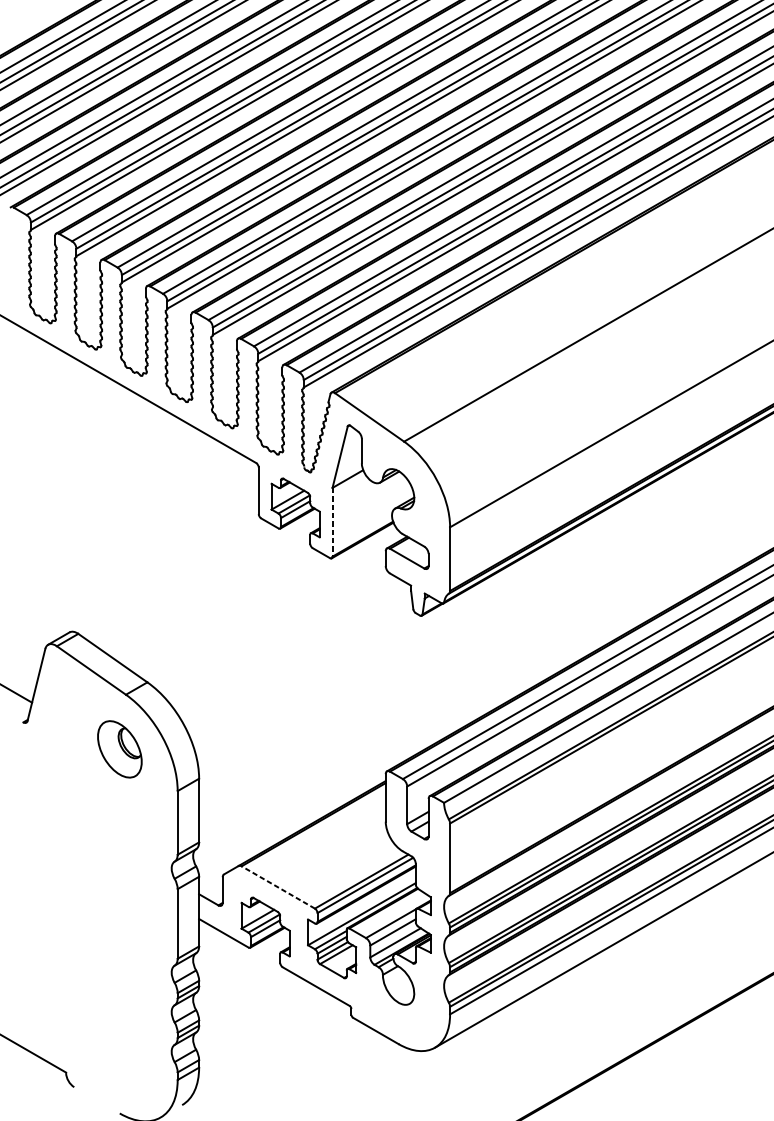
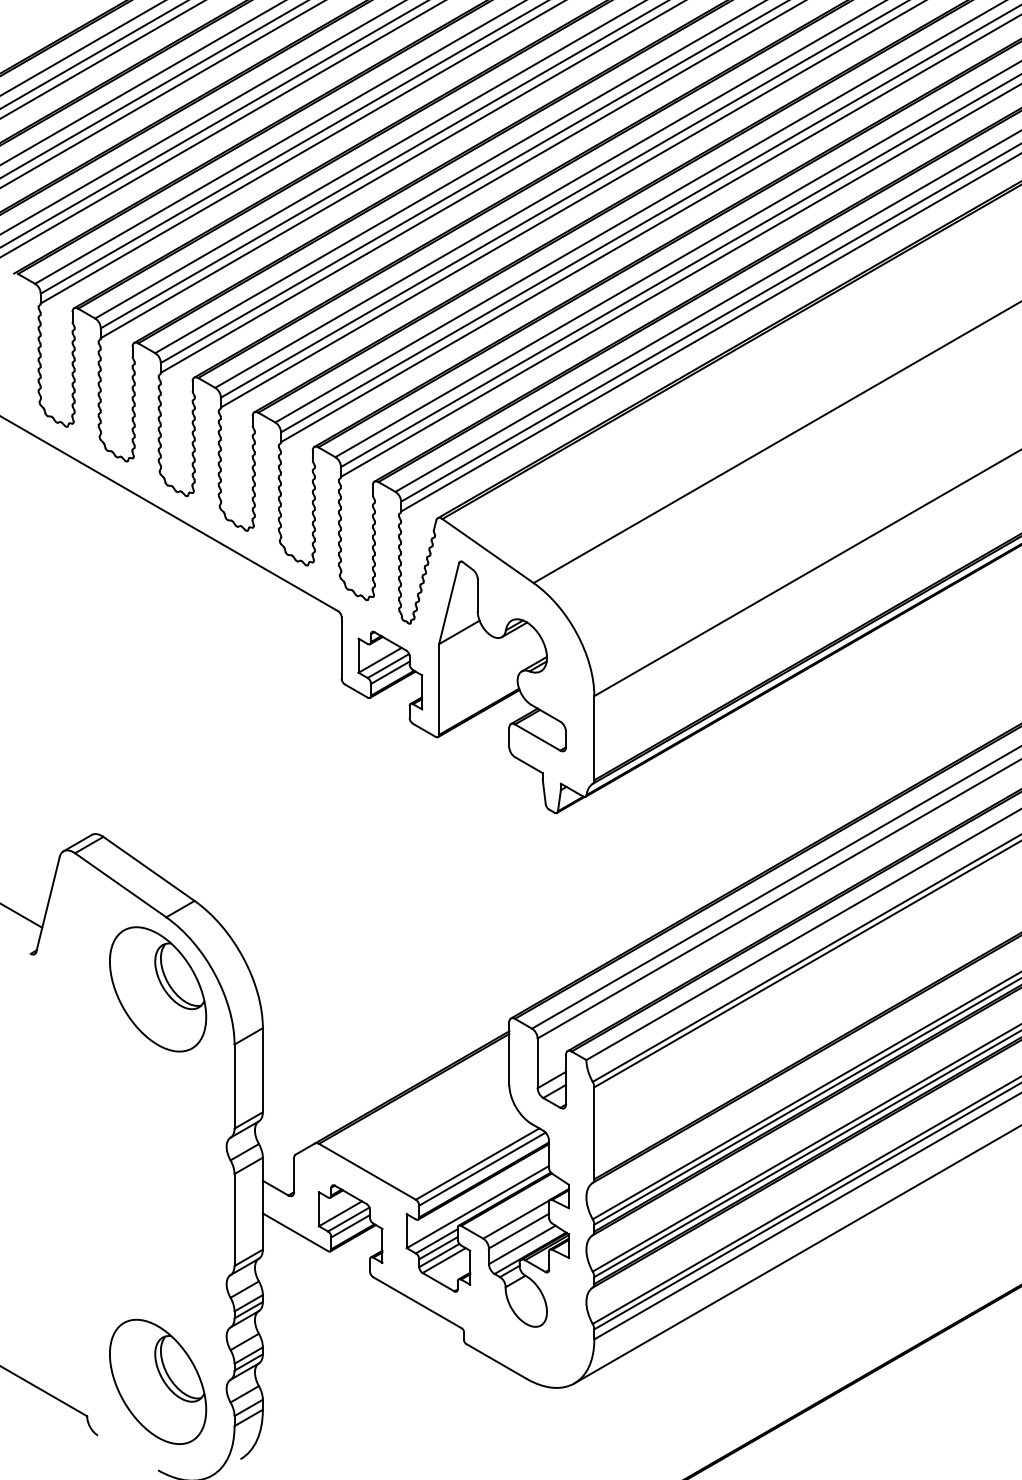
line: (332, 523) -> (439, 690), dashed -> solid
part: (120, 749) -> (158, 989), size x1.67
line: (278, 887) -> (367, 1171), dashed -> solid
part: (120, 1046) -> (158, 1381), added

